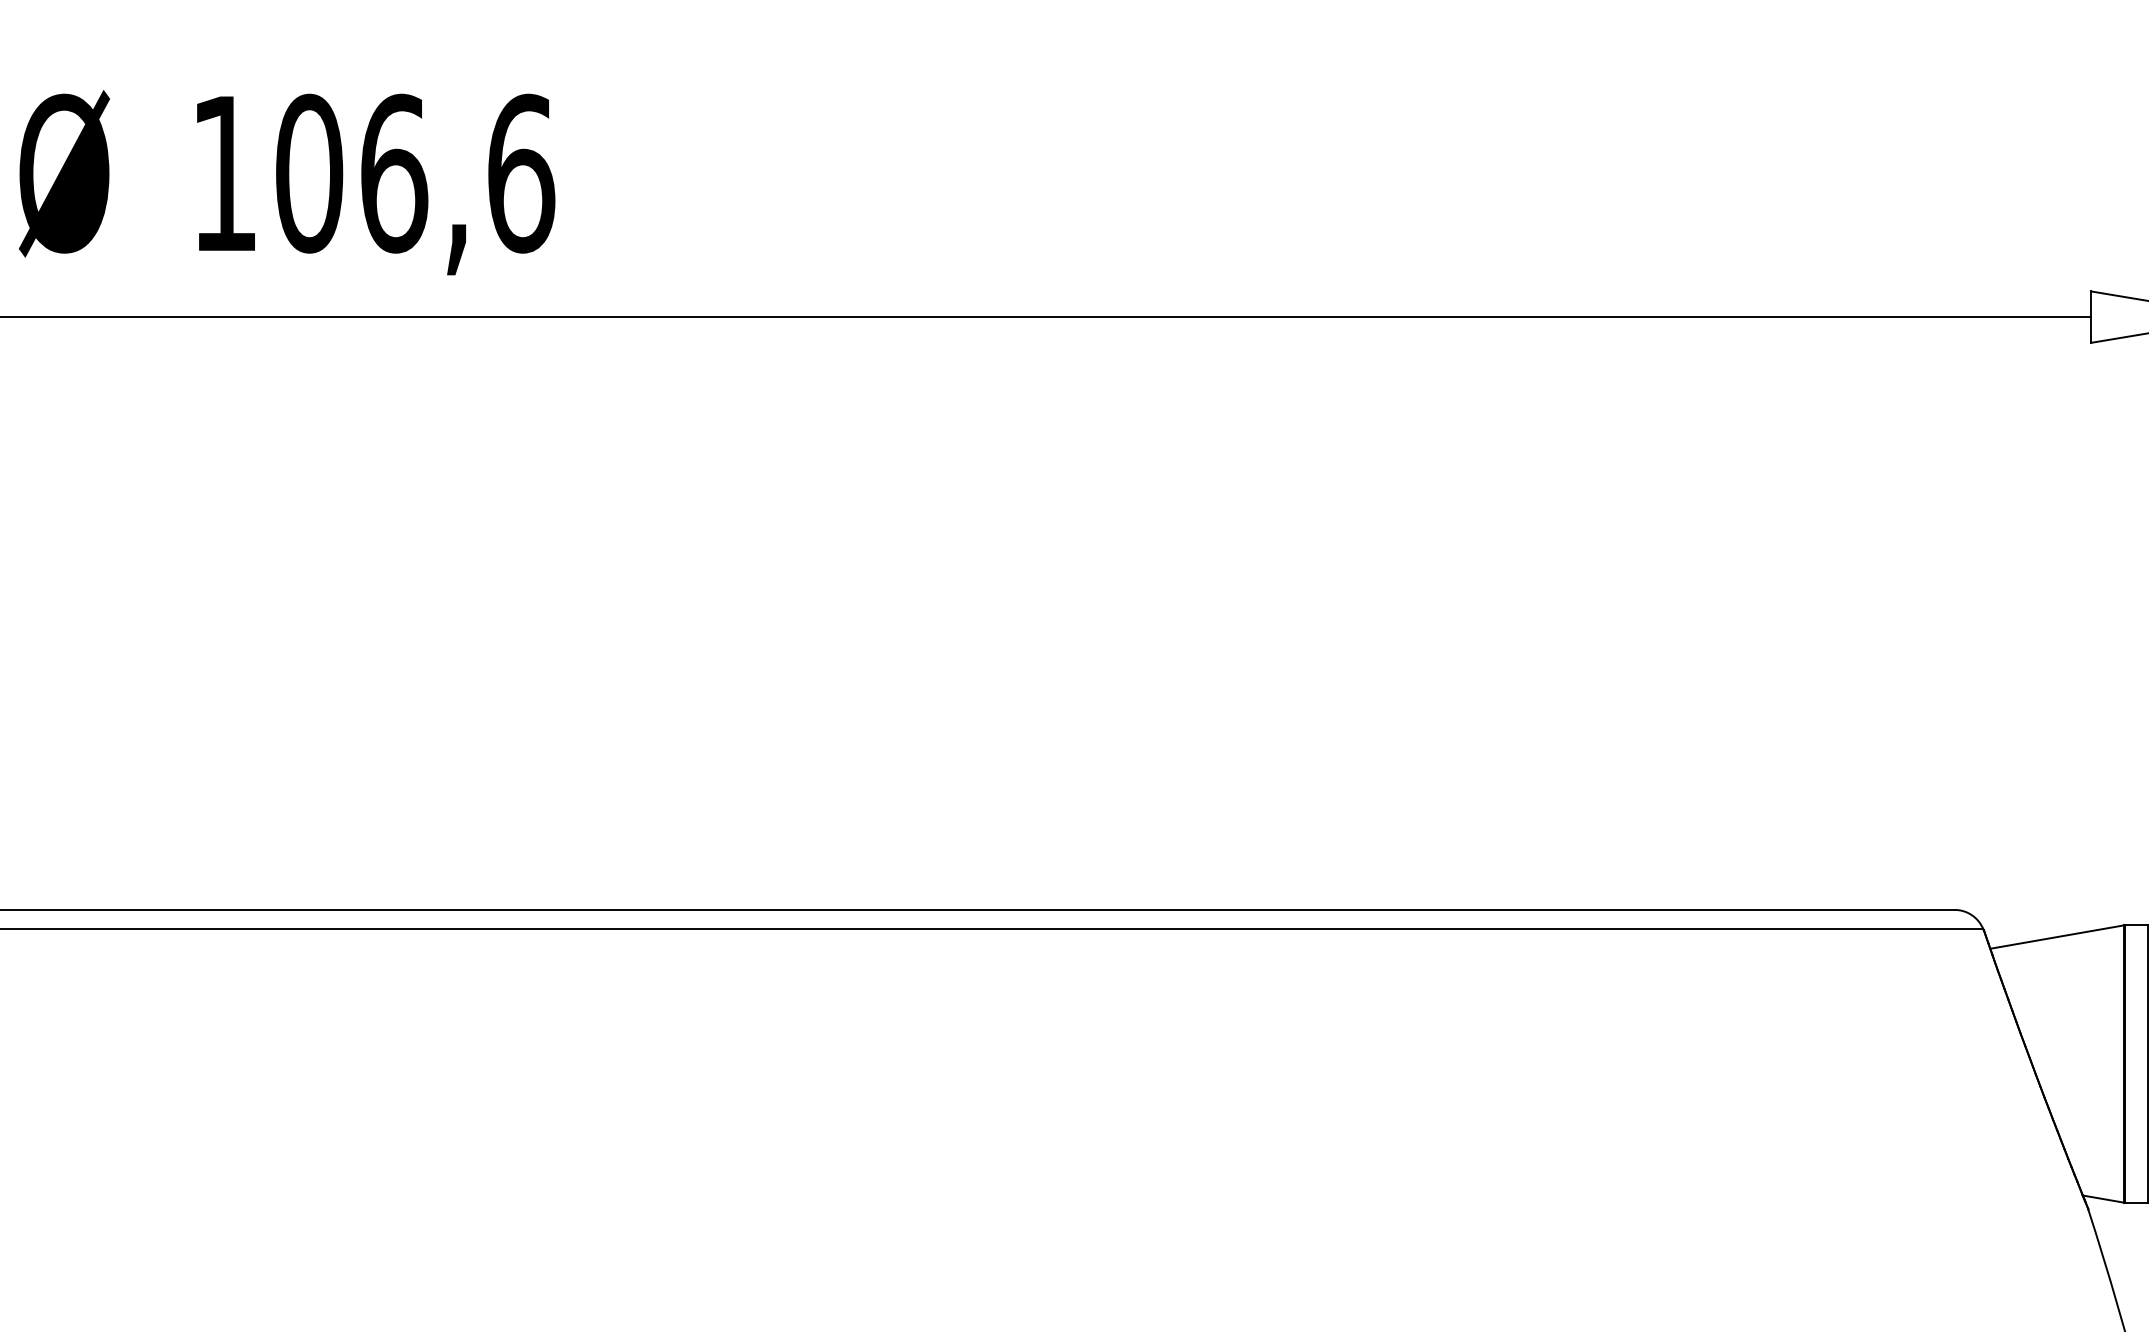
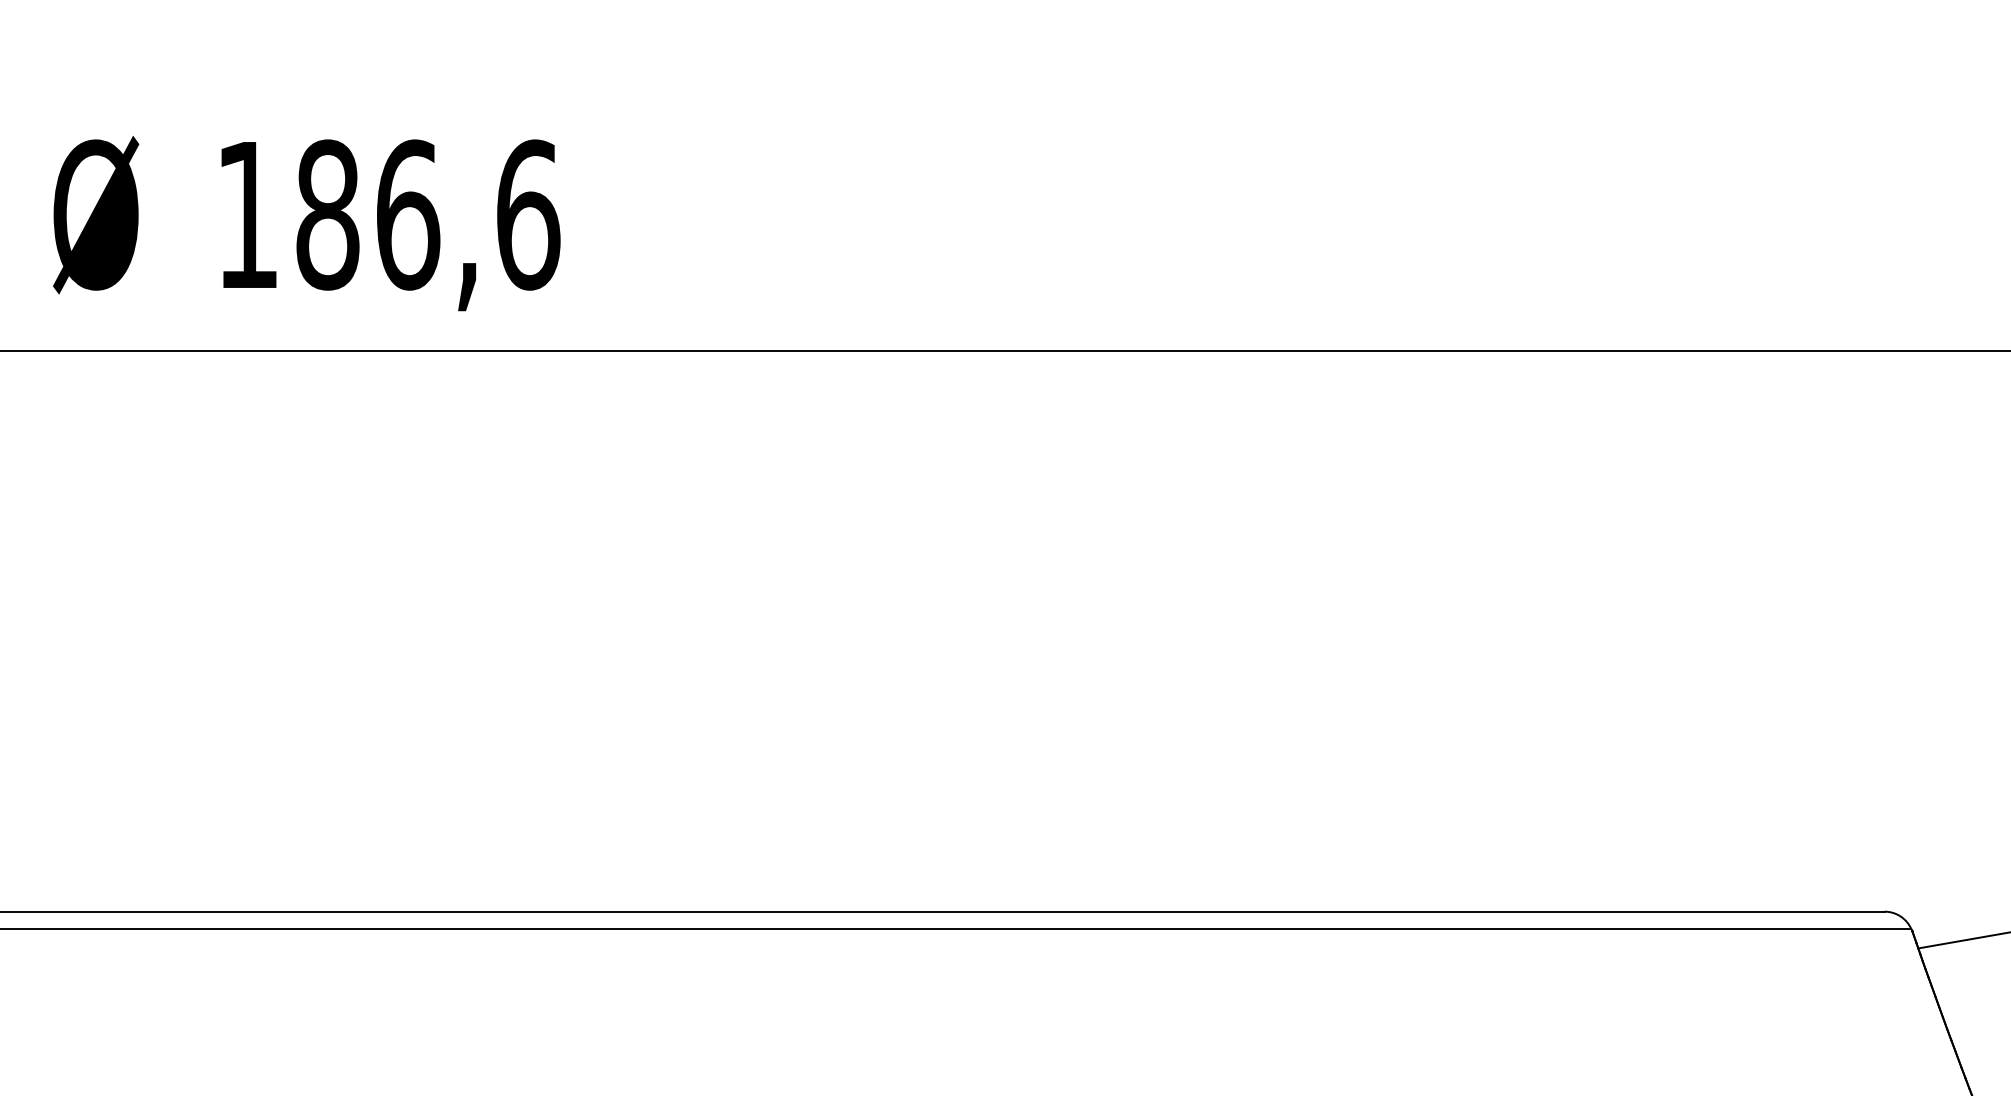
text: (309, 173) -> (327, 214), 106,6 -> 186,6

